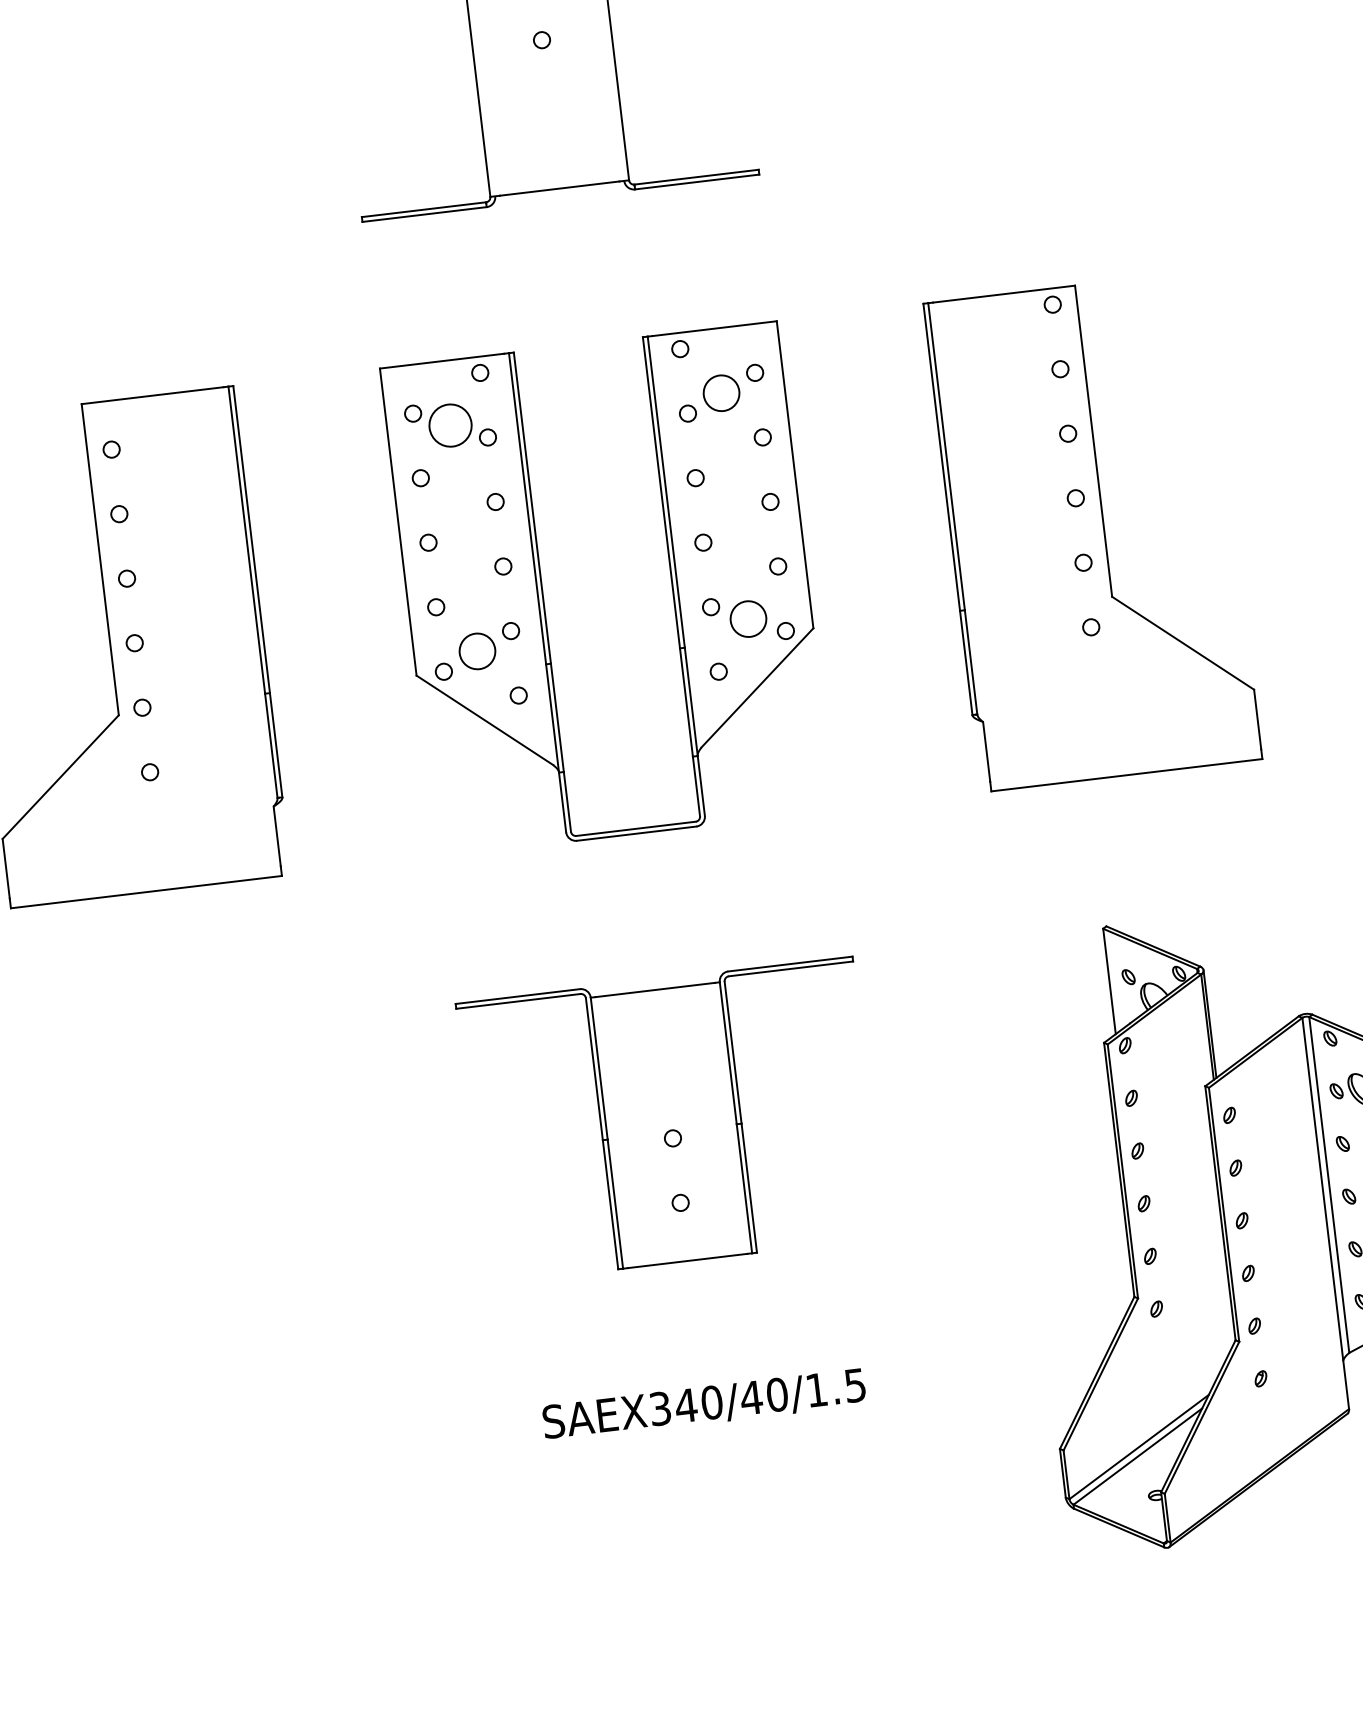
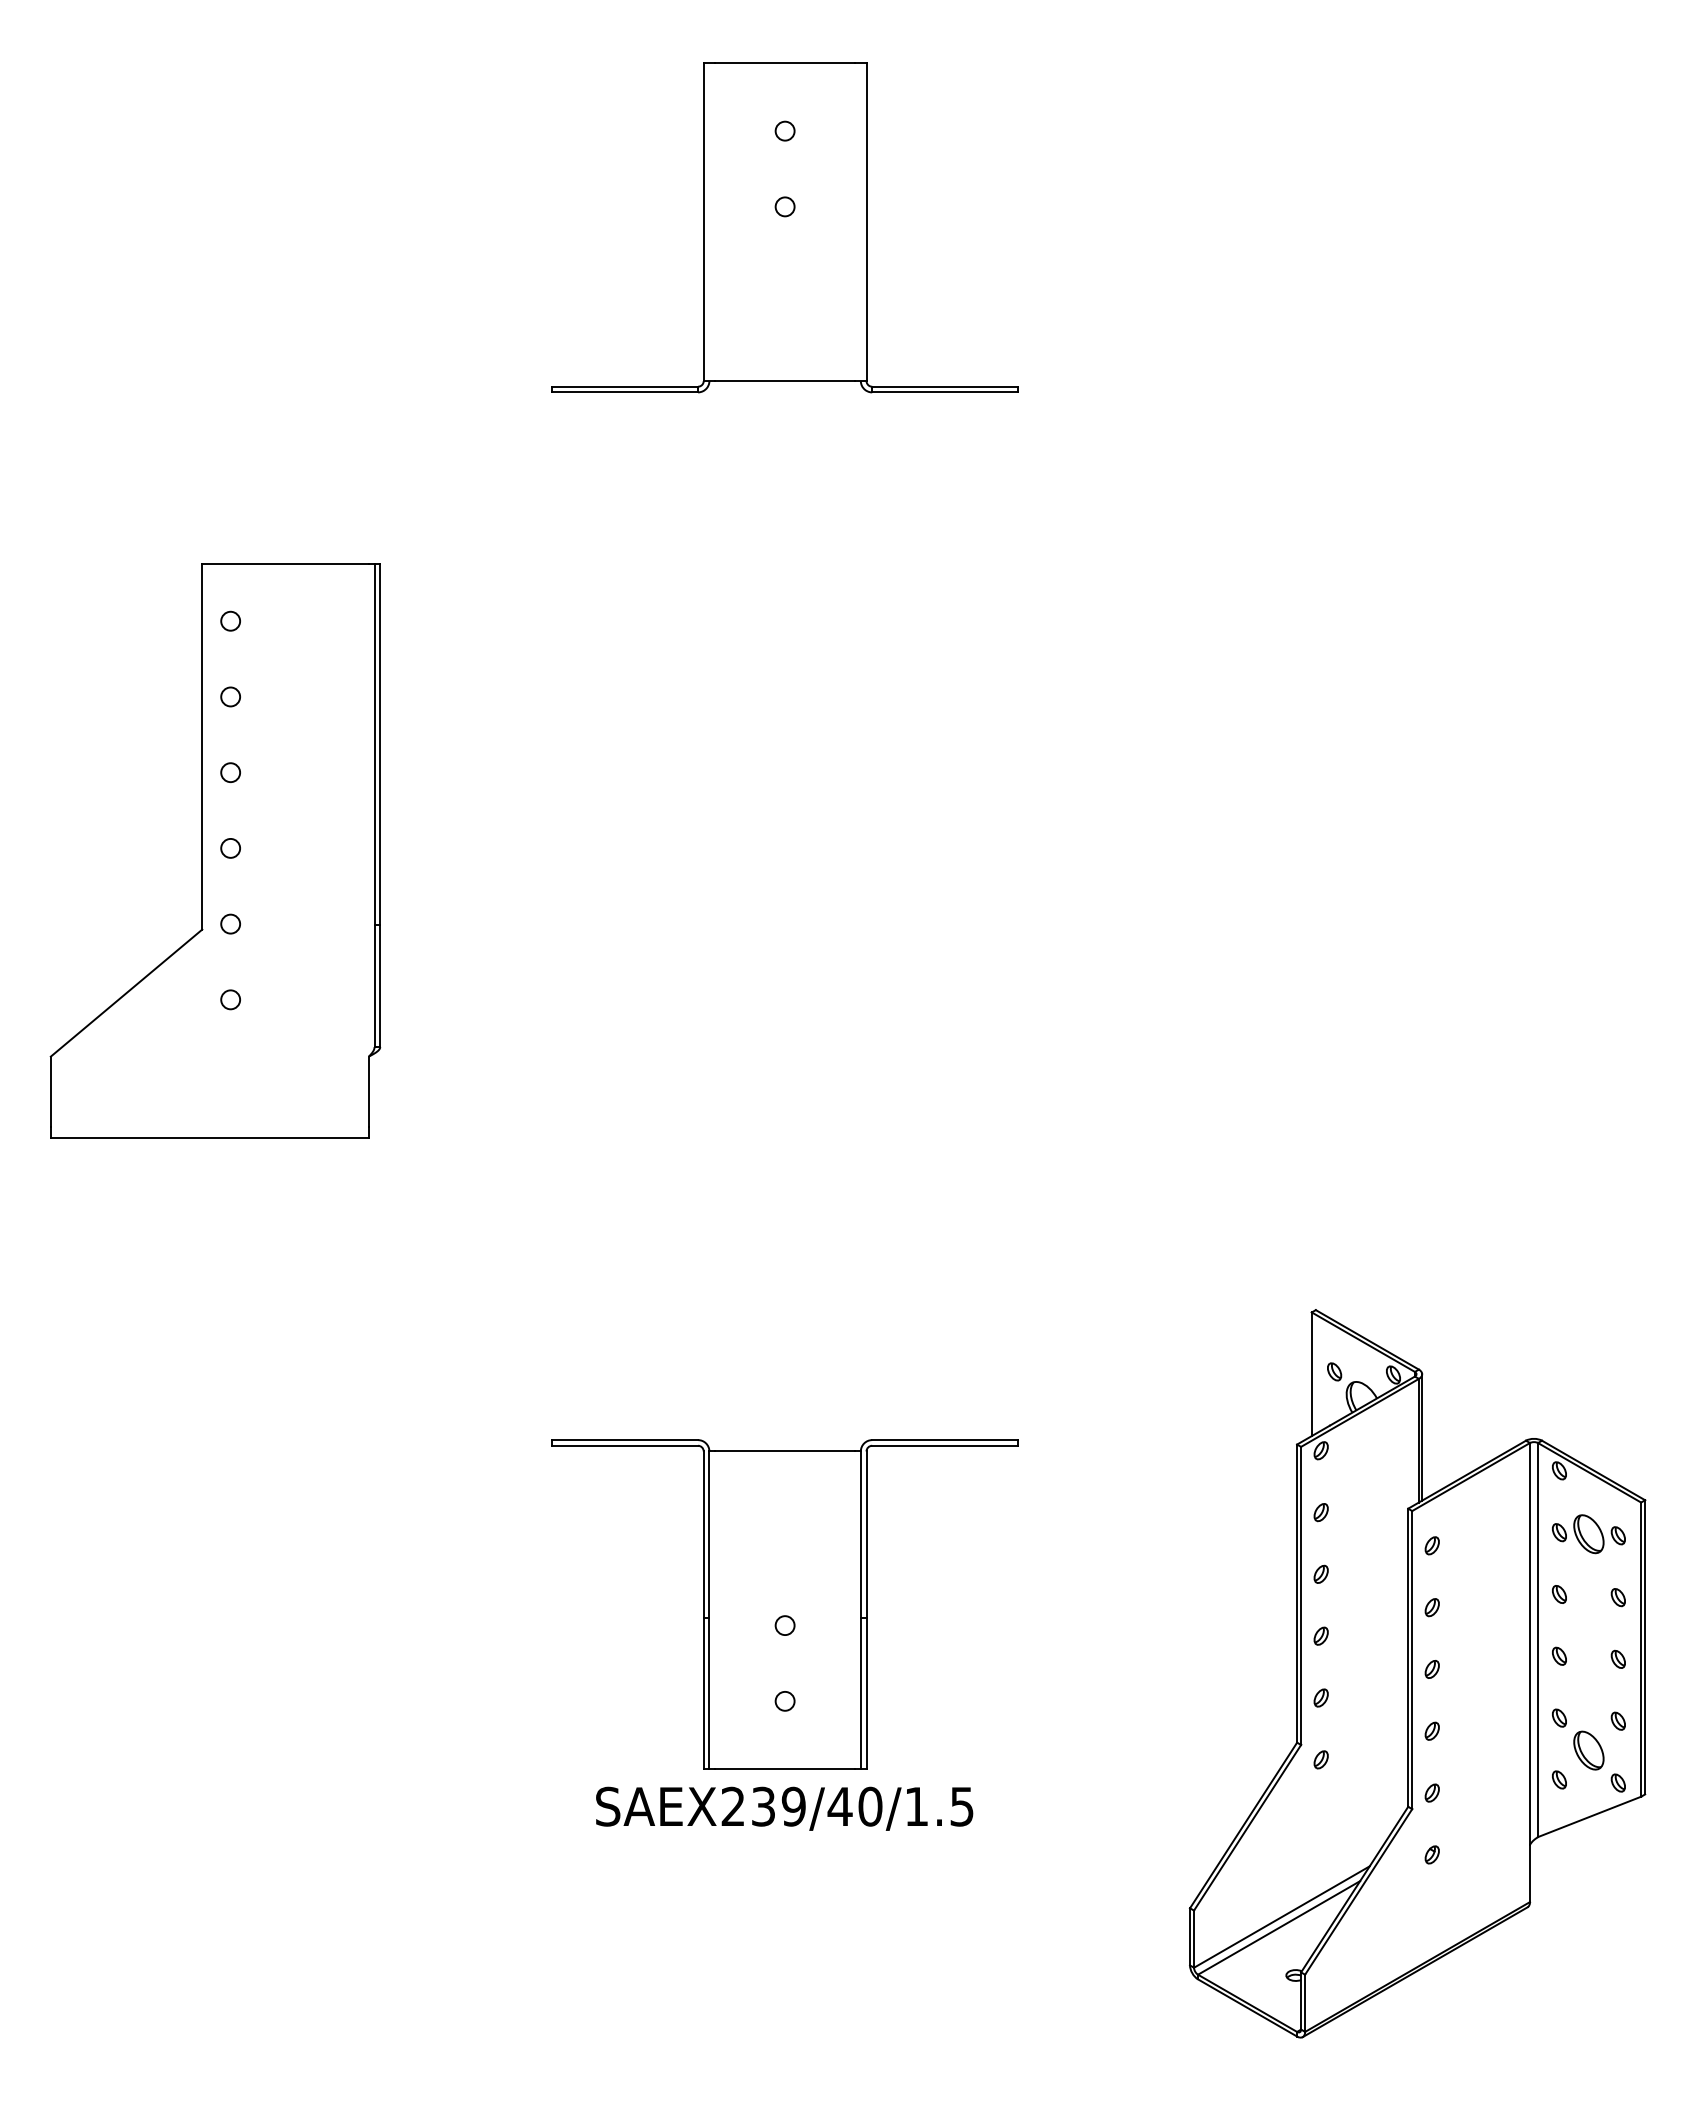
part: (1092, 530) -> (1354, 850), removed
part: (542, 596) -> (709, 850), removed
part: (670, 1120) -> (784, 1604), moved
text: (686, 1405) -> (763, 1806), SAEX340/40/1.5 -> SAEX239/40/1.5

